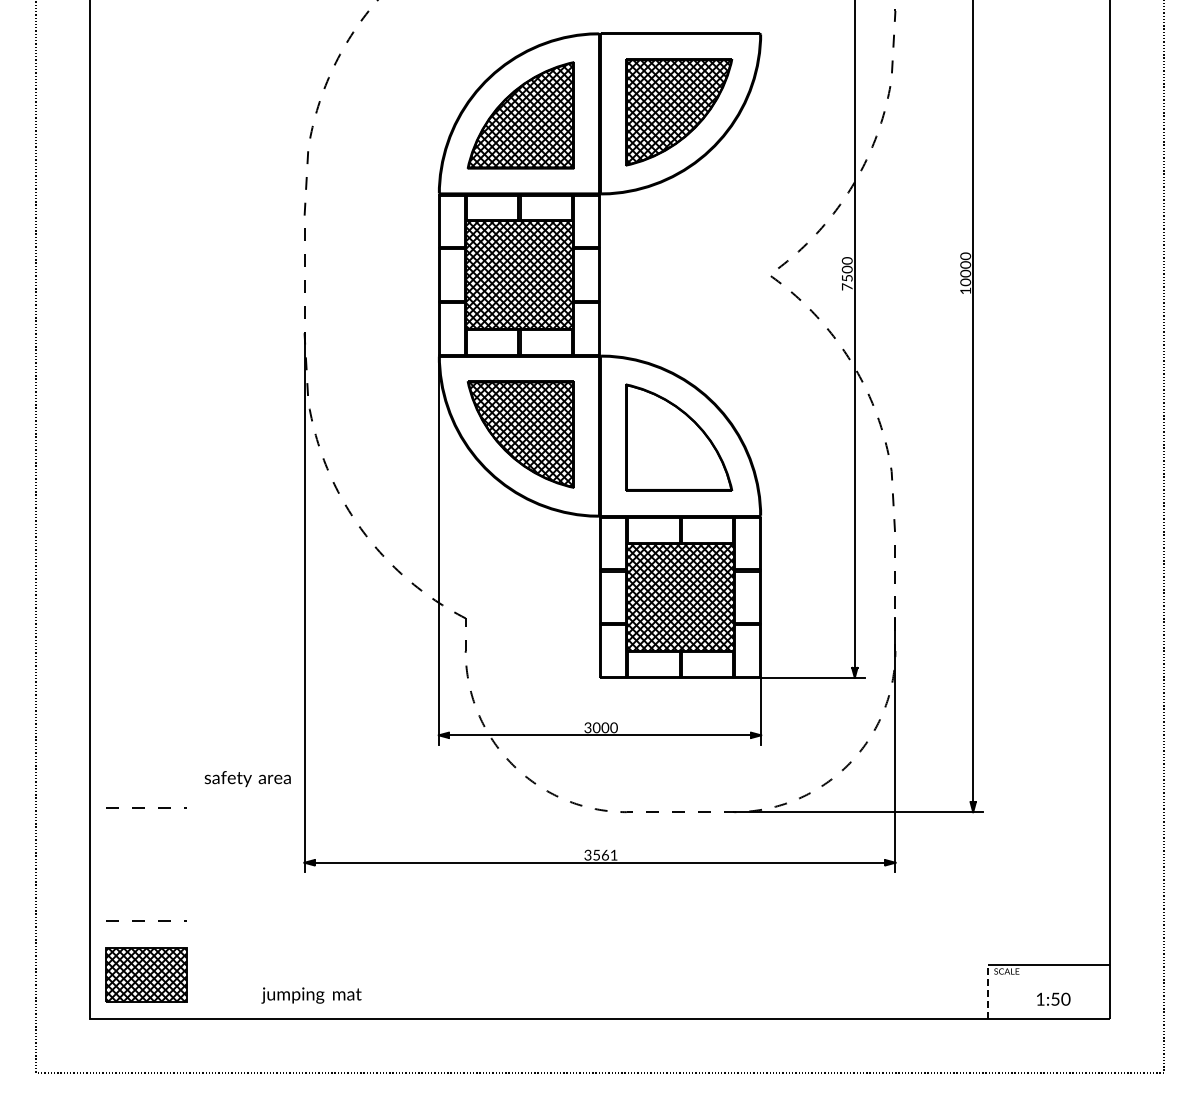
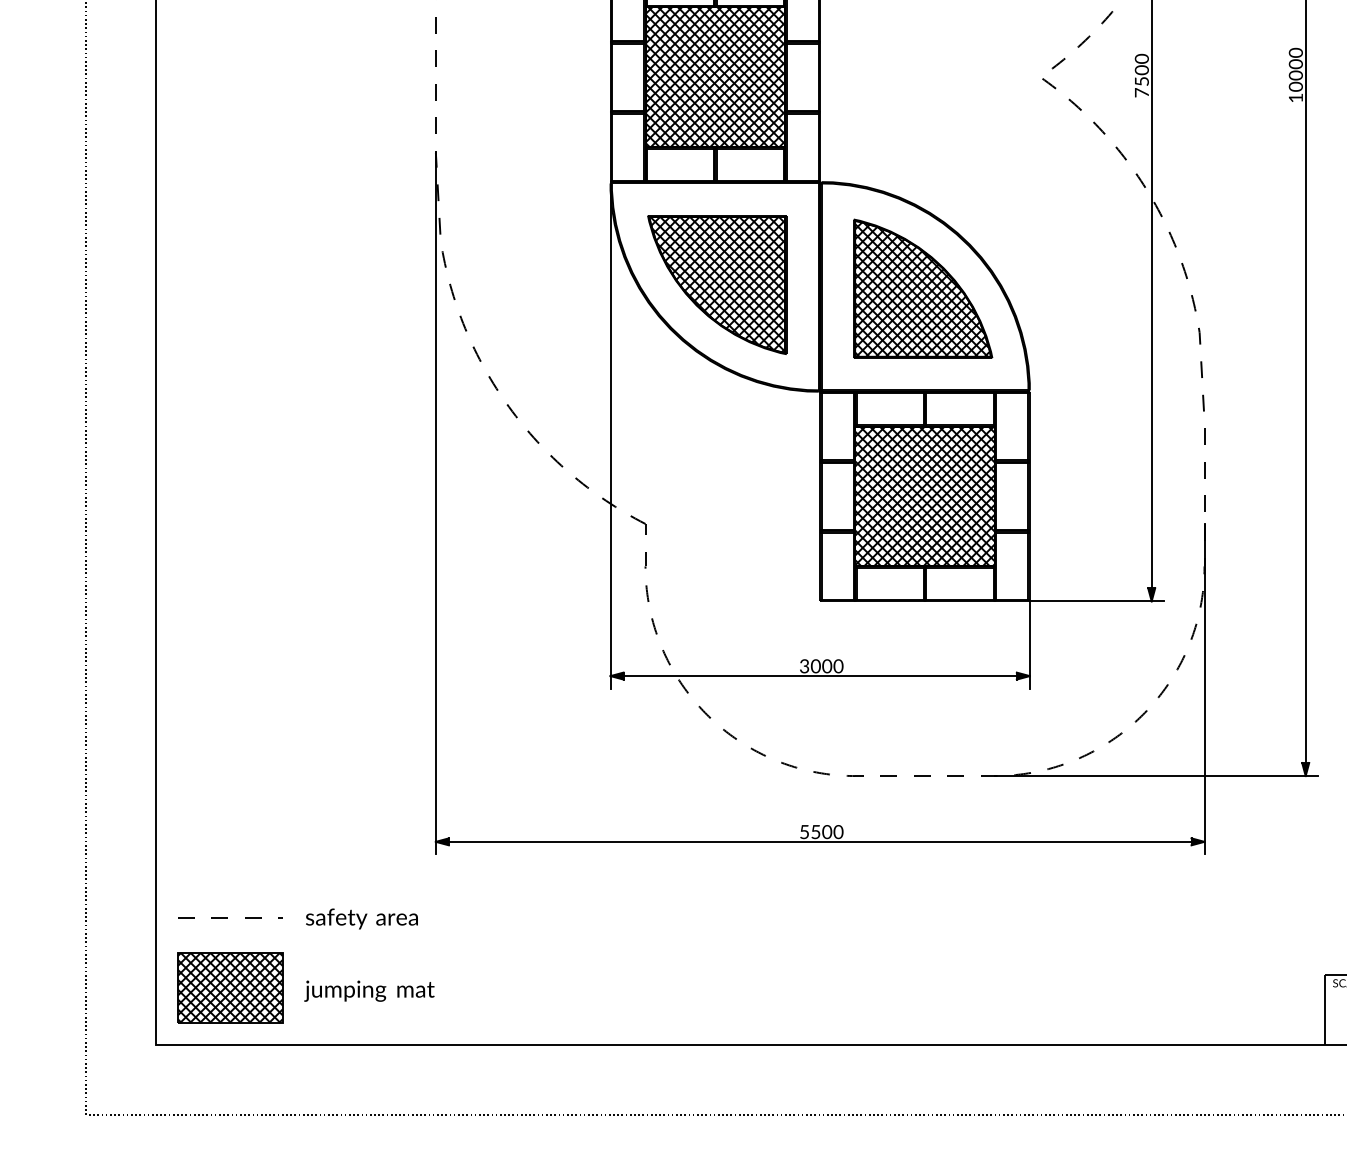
hatch: (678, 437) -> (922, 288), added
text: (247, 778) -> (361, 918), moved
line: (144, 807) -> (227, 769), removed
text: (600, 854) -> (820, 831), 3561 -> 5500
line: (987, 992) -> (1324, 1010), dashed -> solid
text: (311, 995) -> (369, 991), moved

